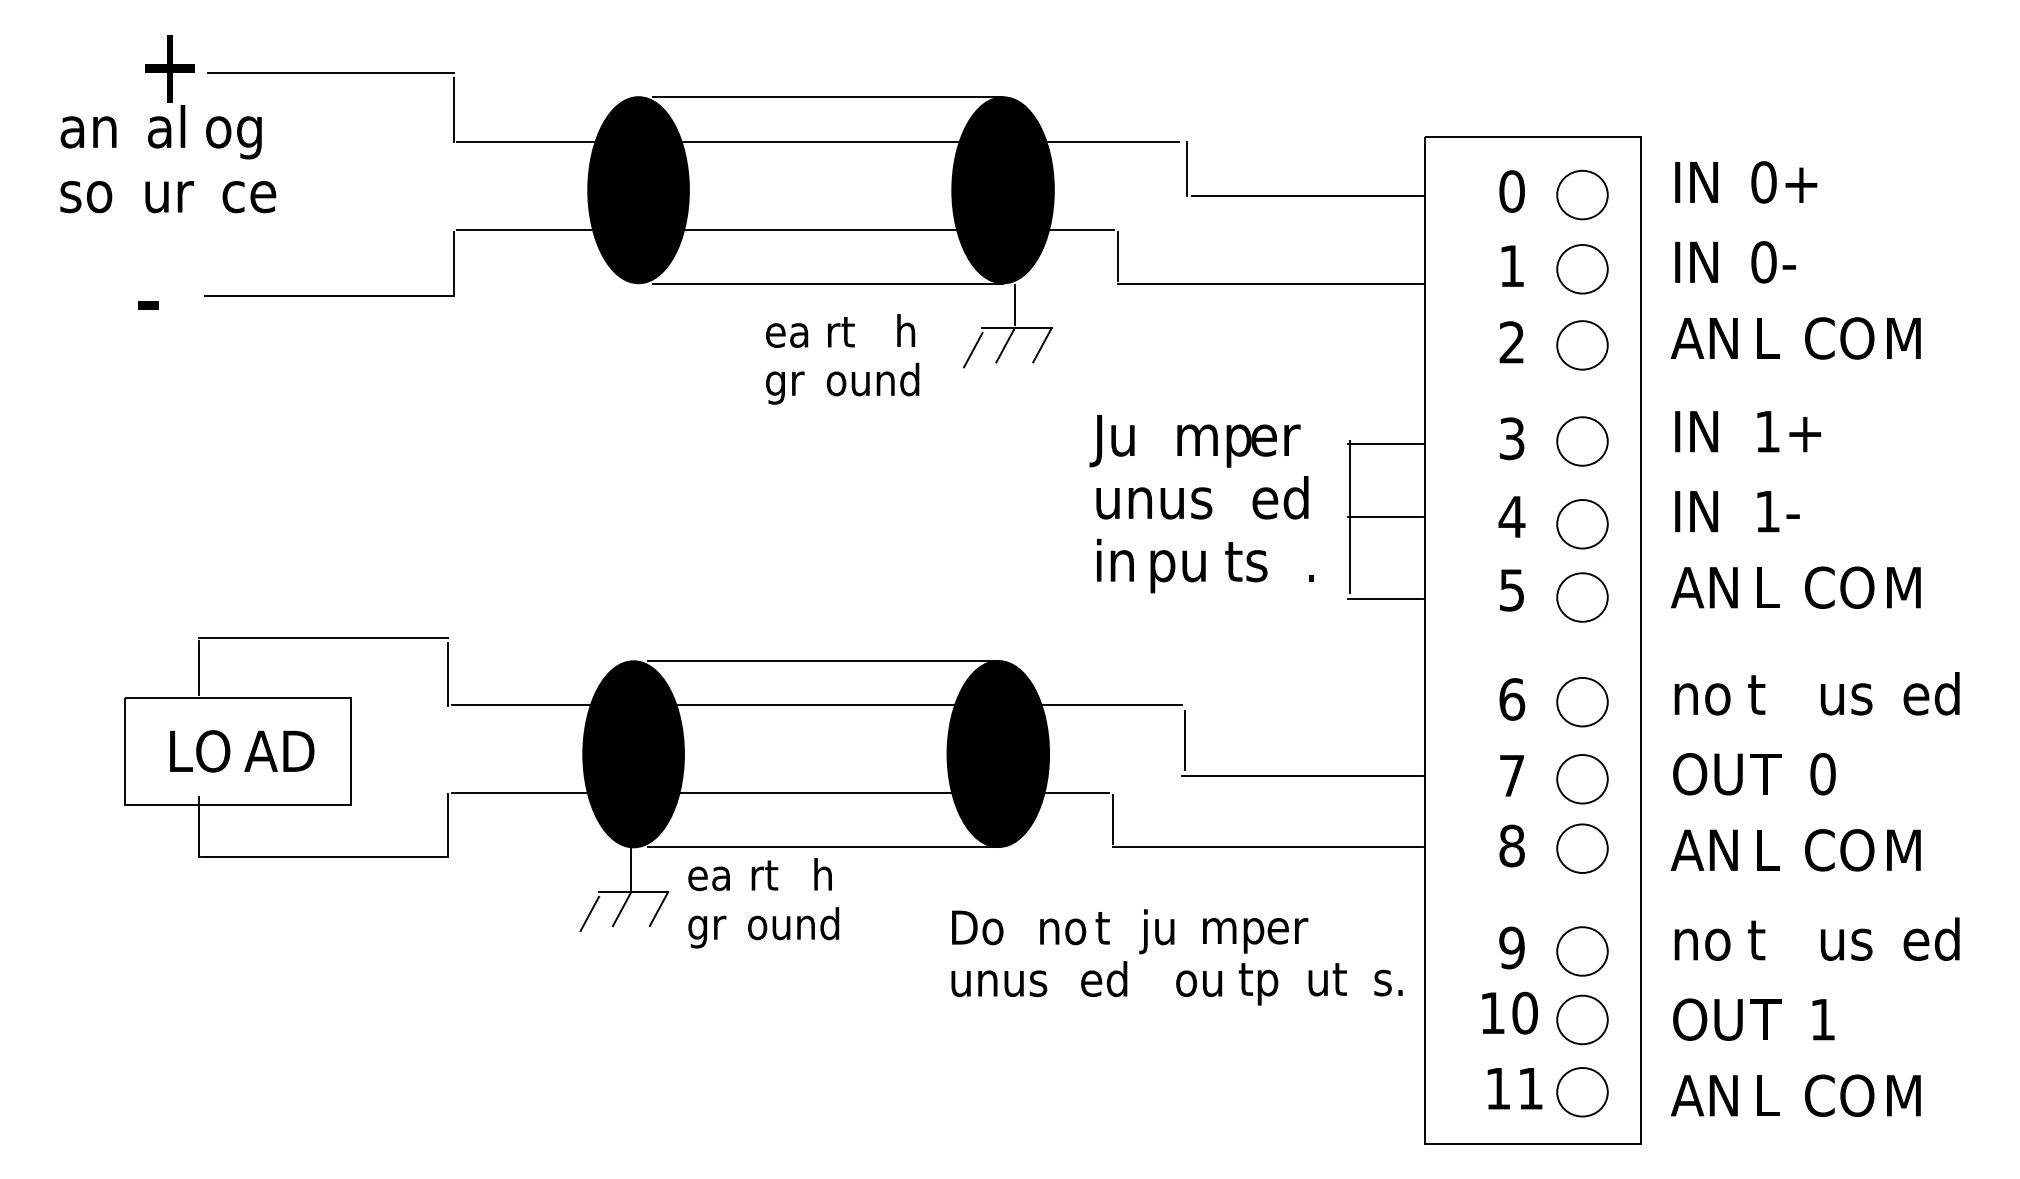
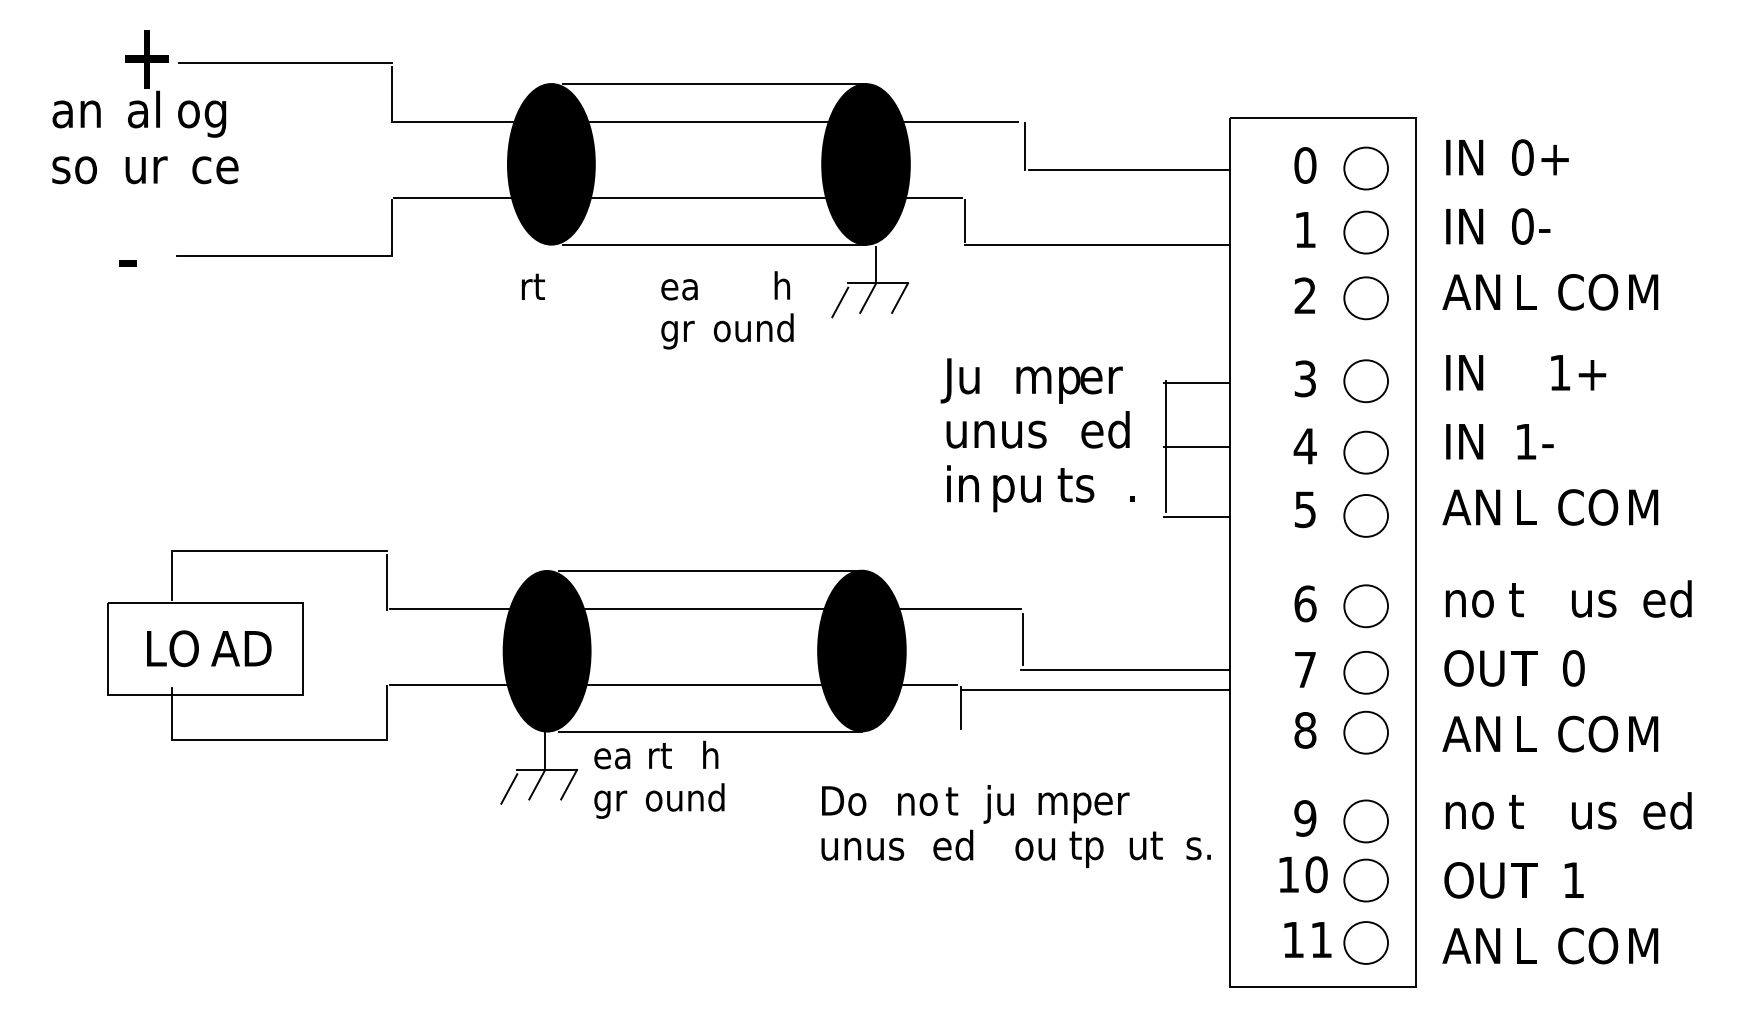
text: (840, 331) -> (532, 286), moved
text: (1789, 431) -> (1578, 372), moved
line: (1267, 847) -> (1094, 689), moved

